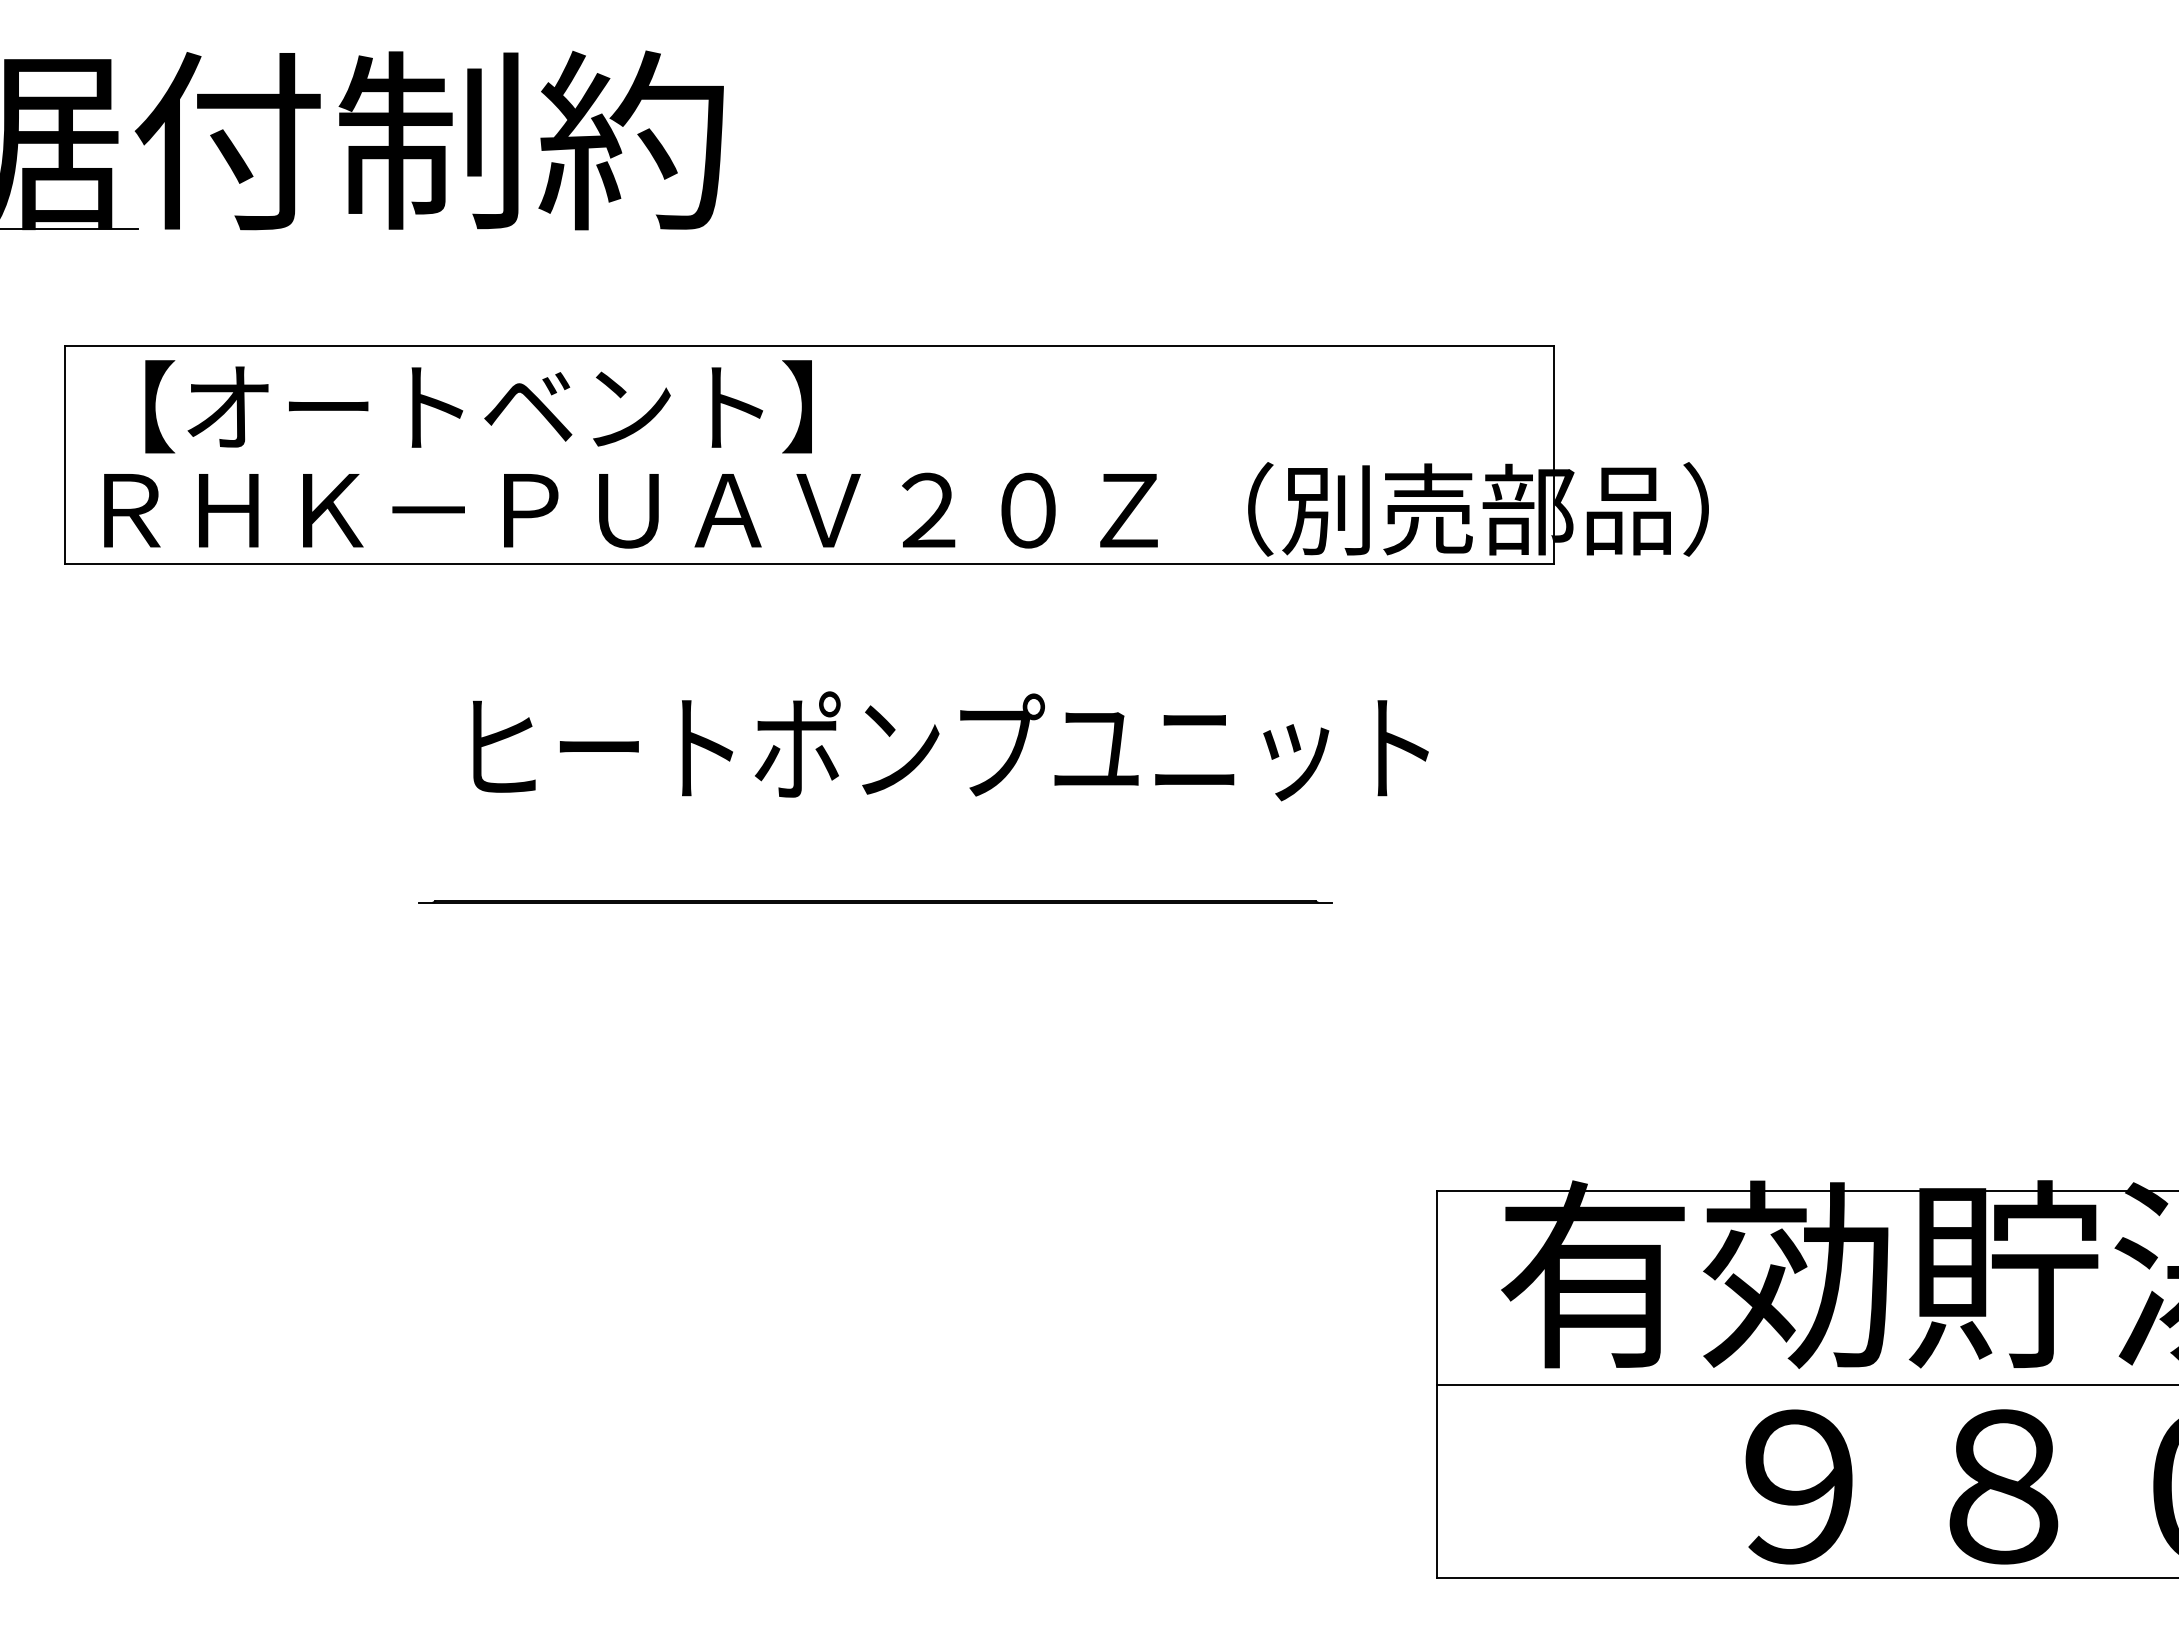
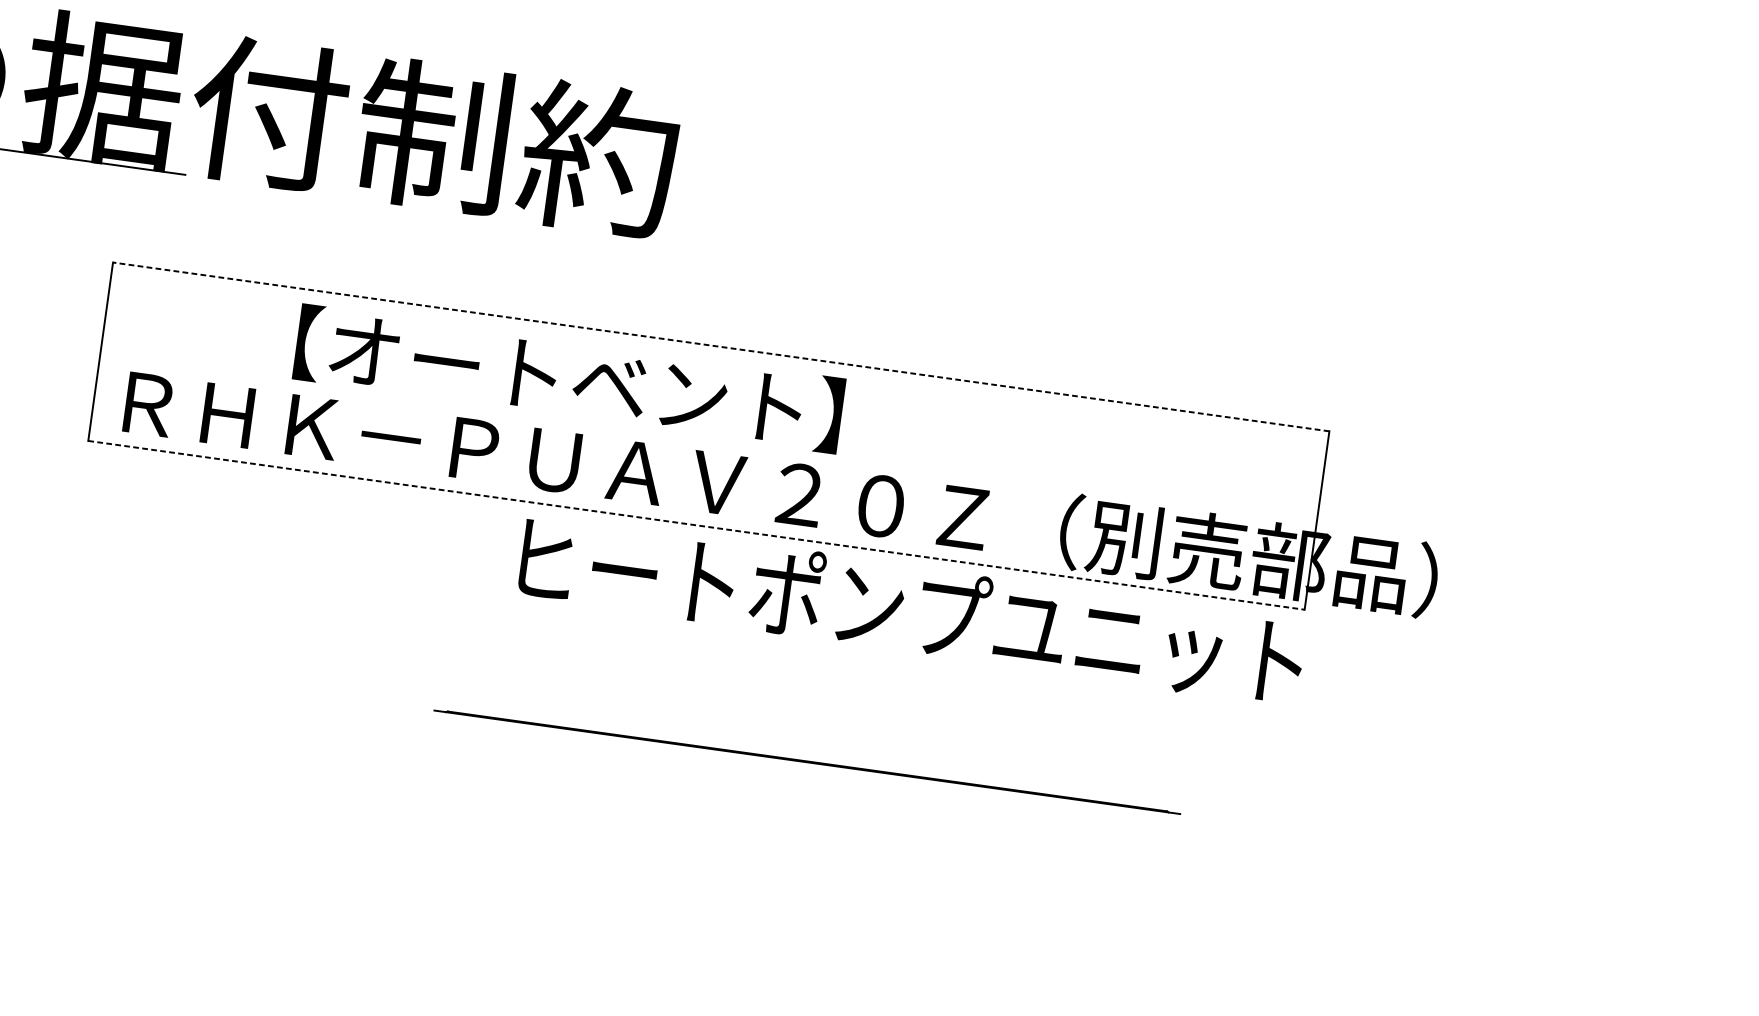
line: (809, 346) -> (720, 347), solid -> dashed
text: (478, 406) -> (569, 378), moved
line: (809, 564) -> (696, 525), solid -> dashed
text: (950, 746) -> (911, 610), moved
line: (875, 901) -> (807, 761), moved

